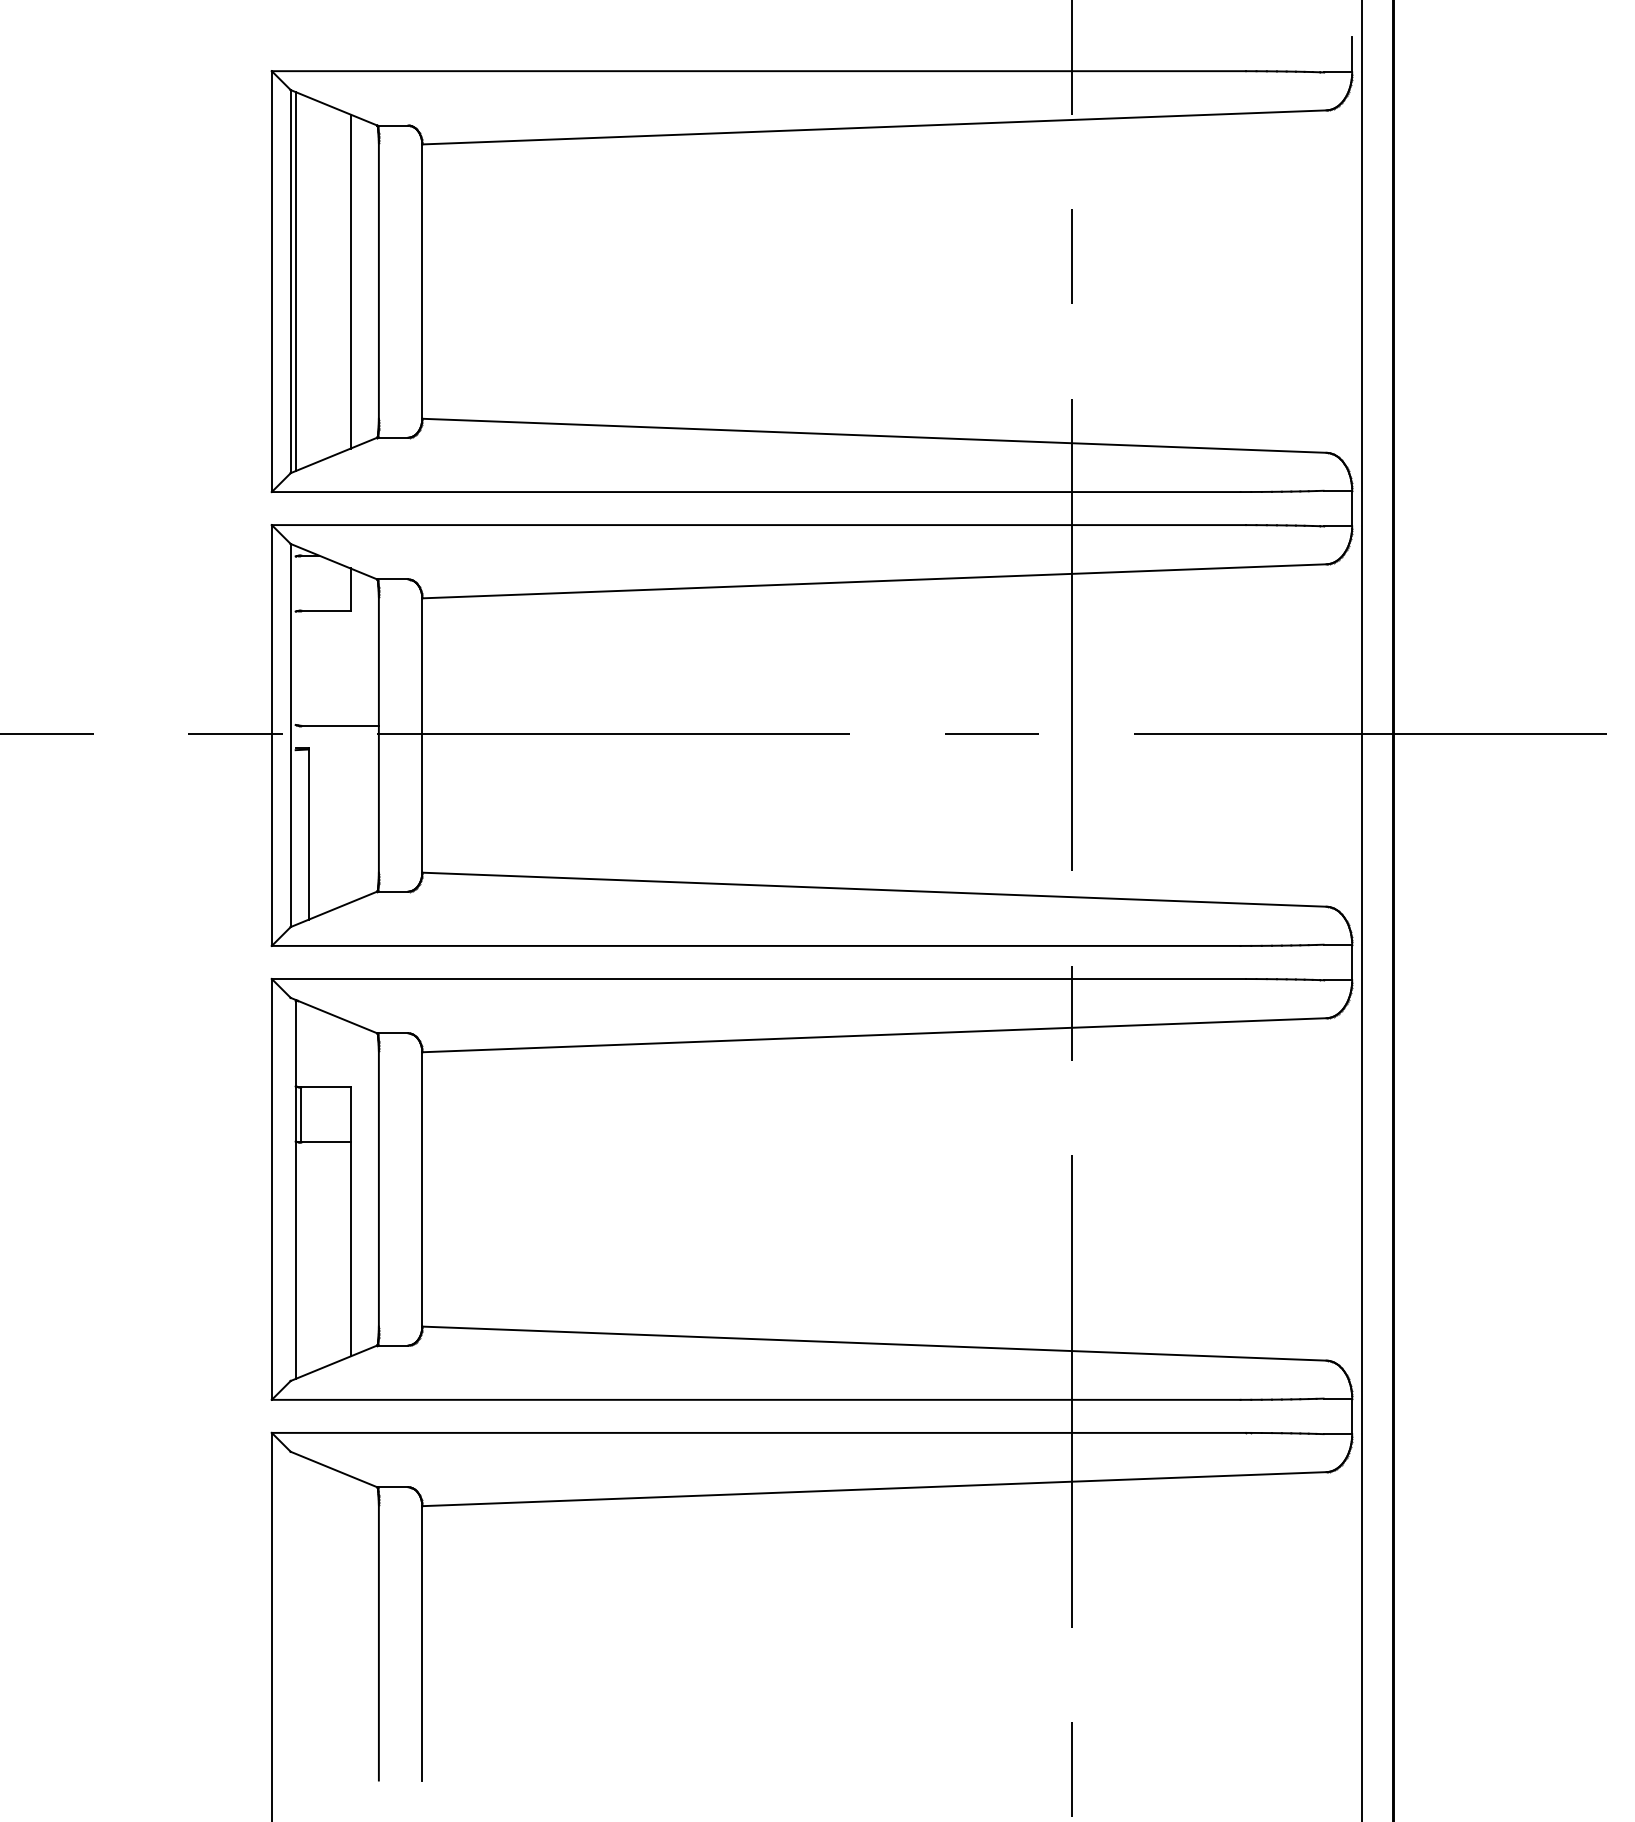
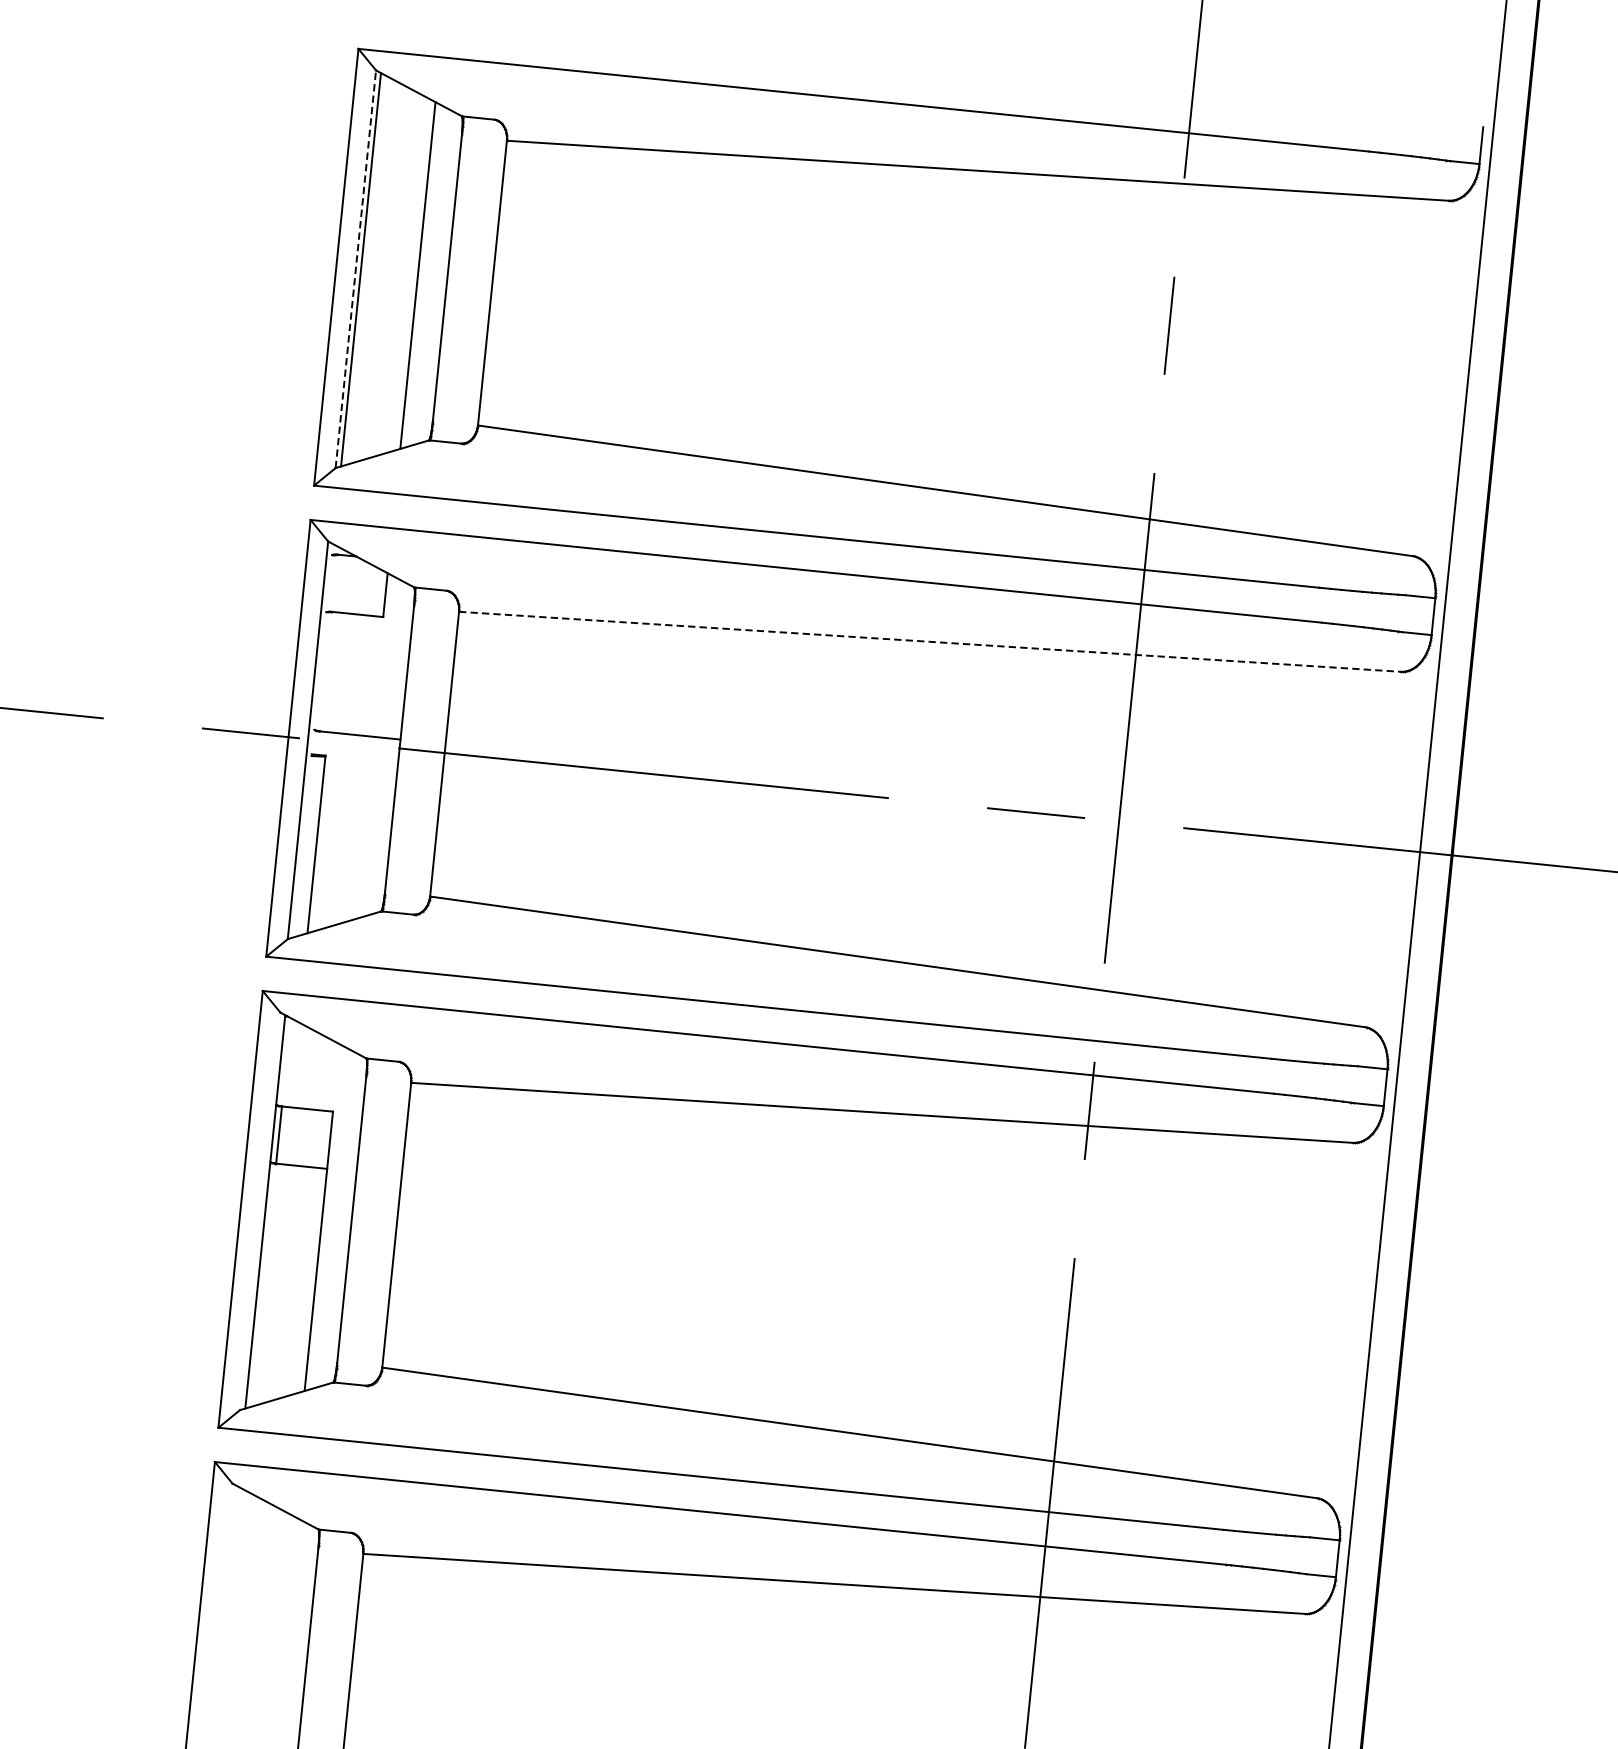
line: (290, 281) -> (355, 269), solid -> dashed
line: (874, 581) -> (930, 642), solid -> dashed

